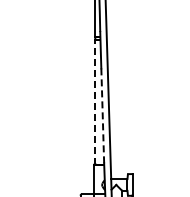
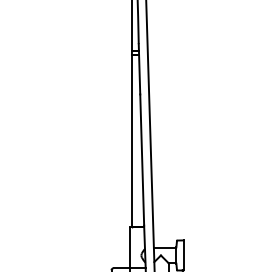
line: (95, 101) -> (132, 140), dashed -> solid
line: (102, 115) -> (141, 159), dashed -> solid

